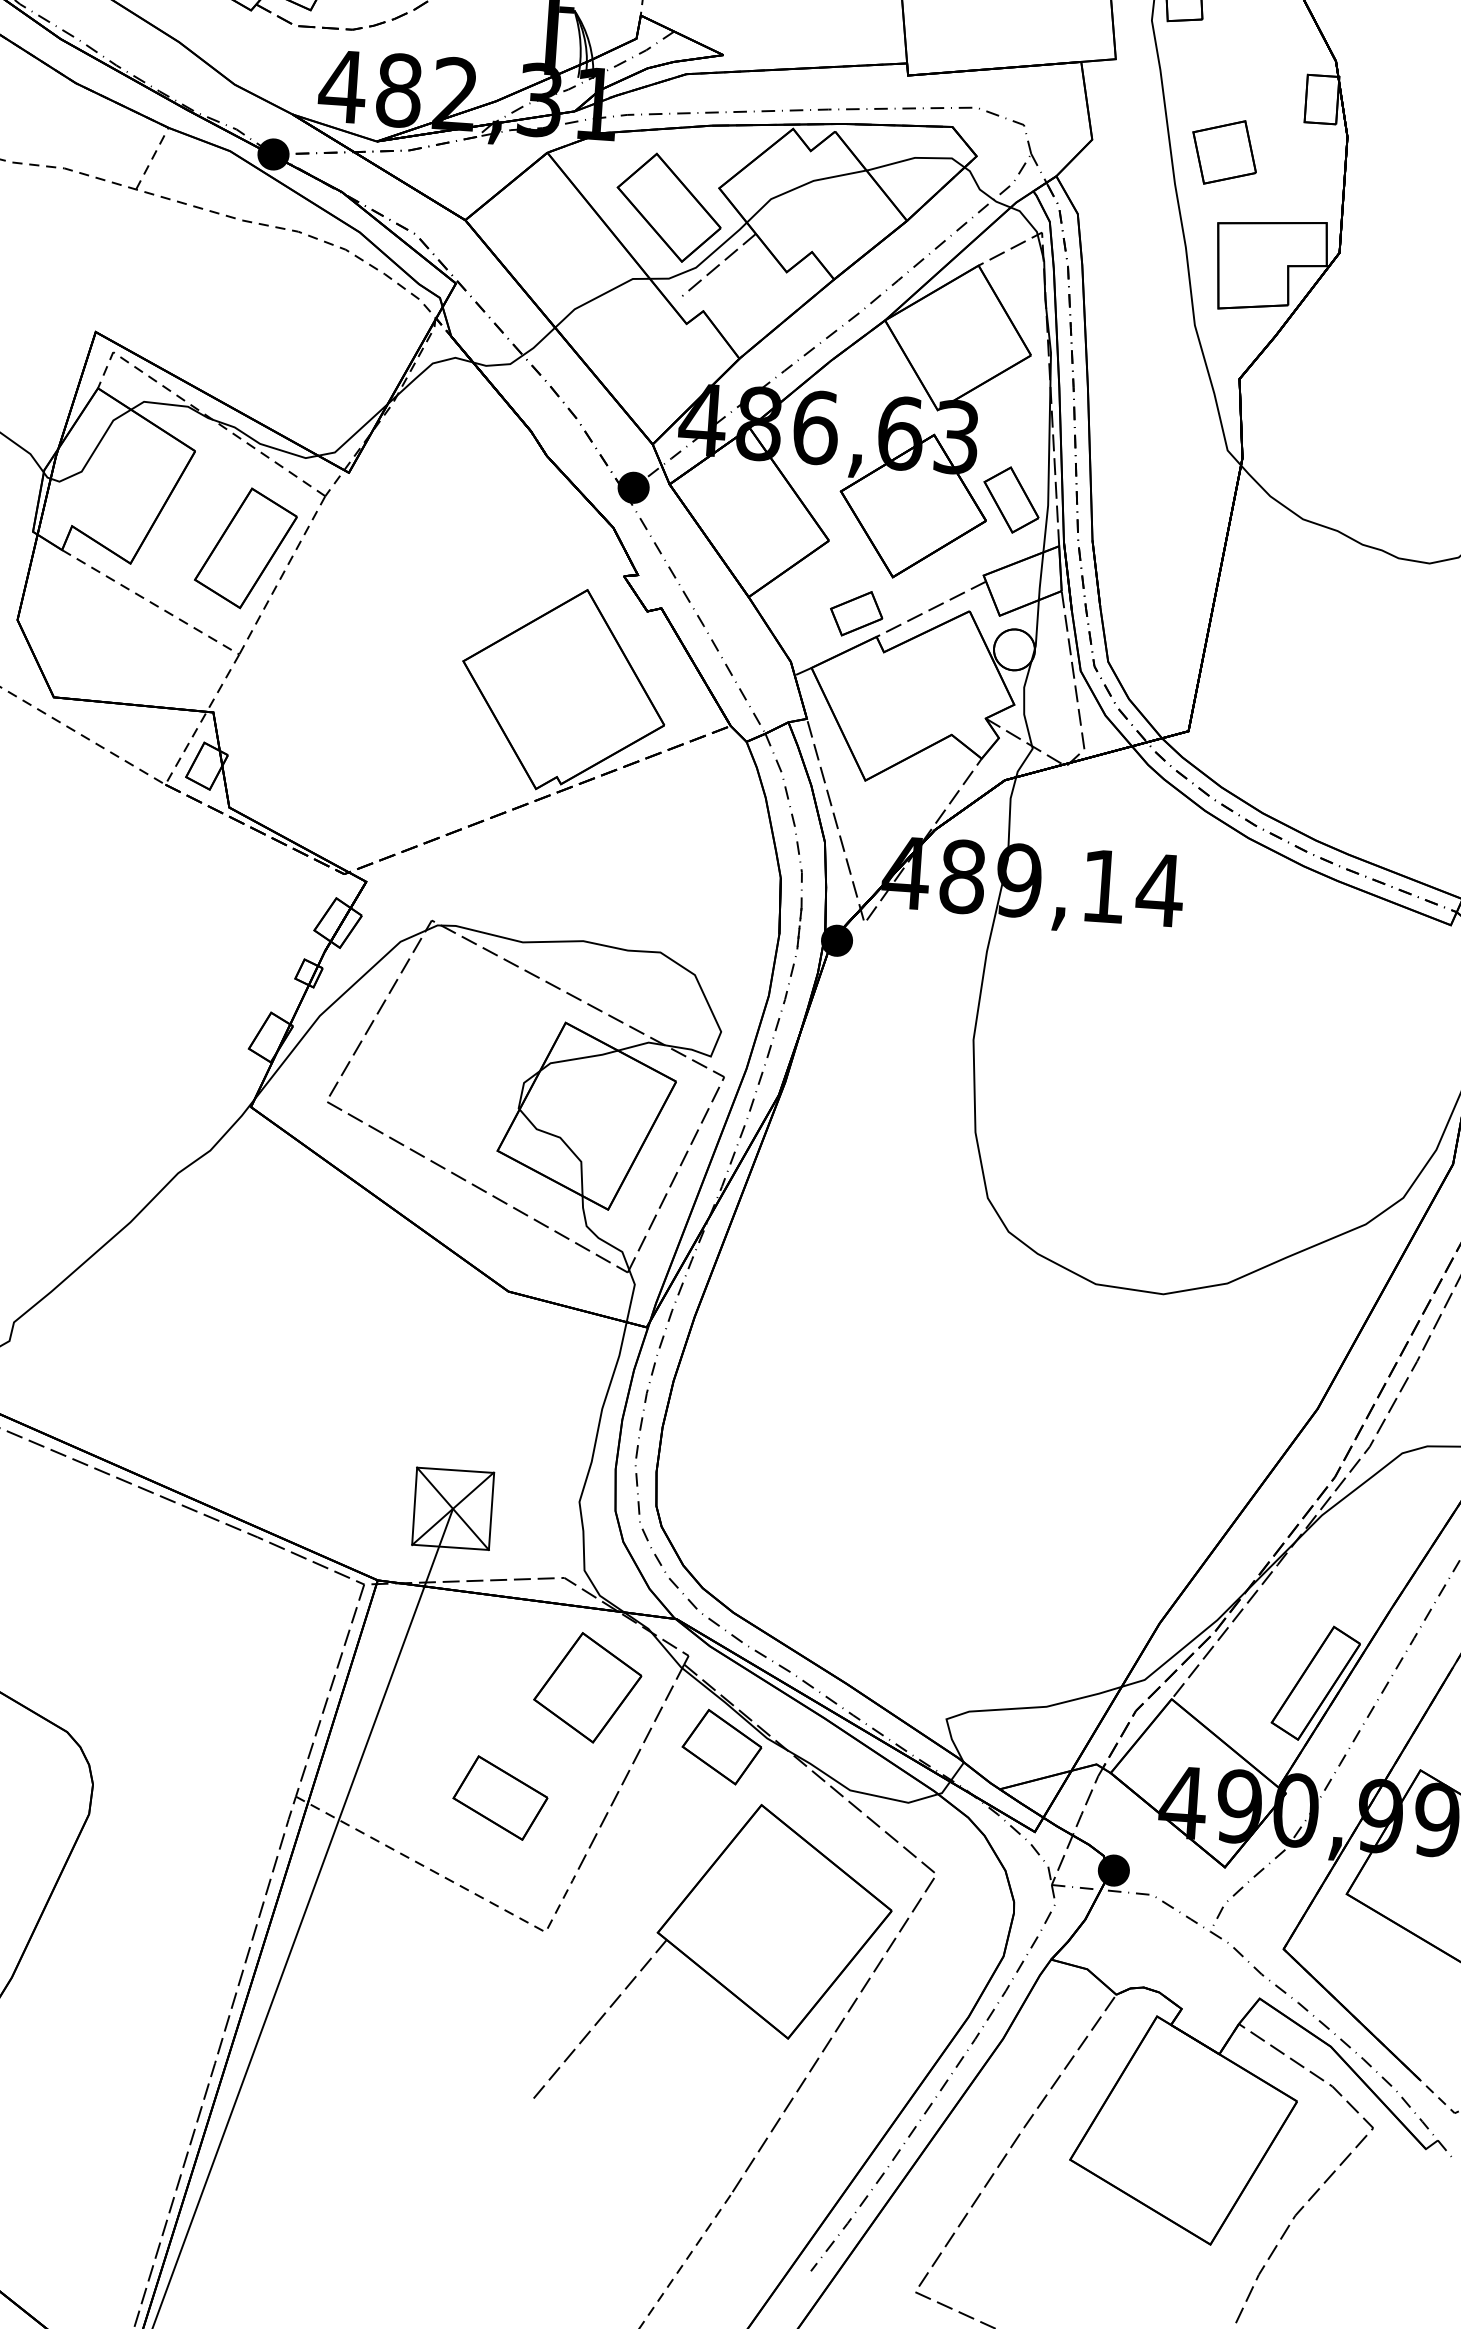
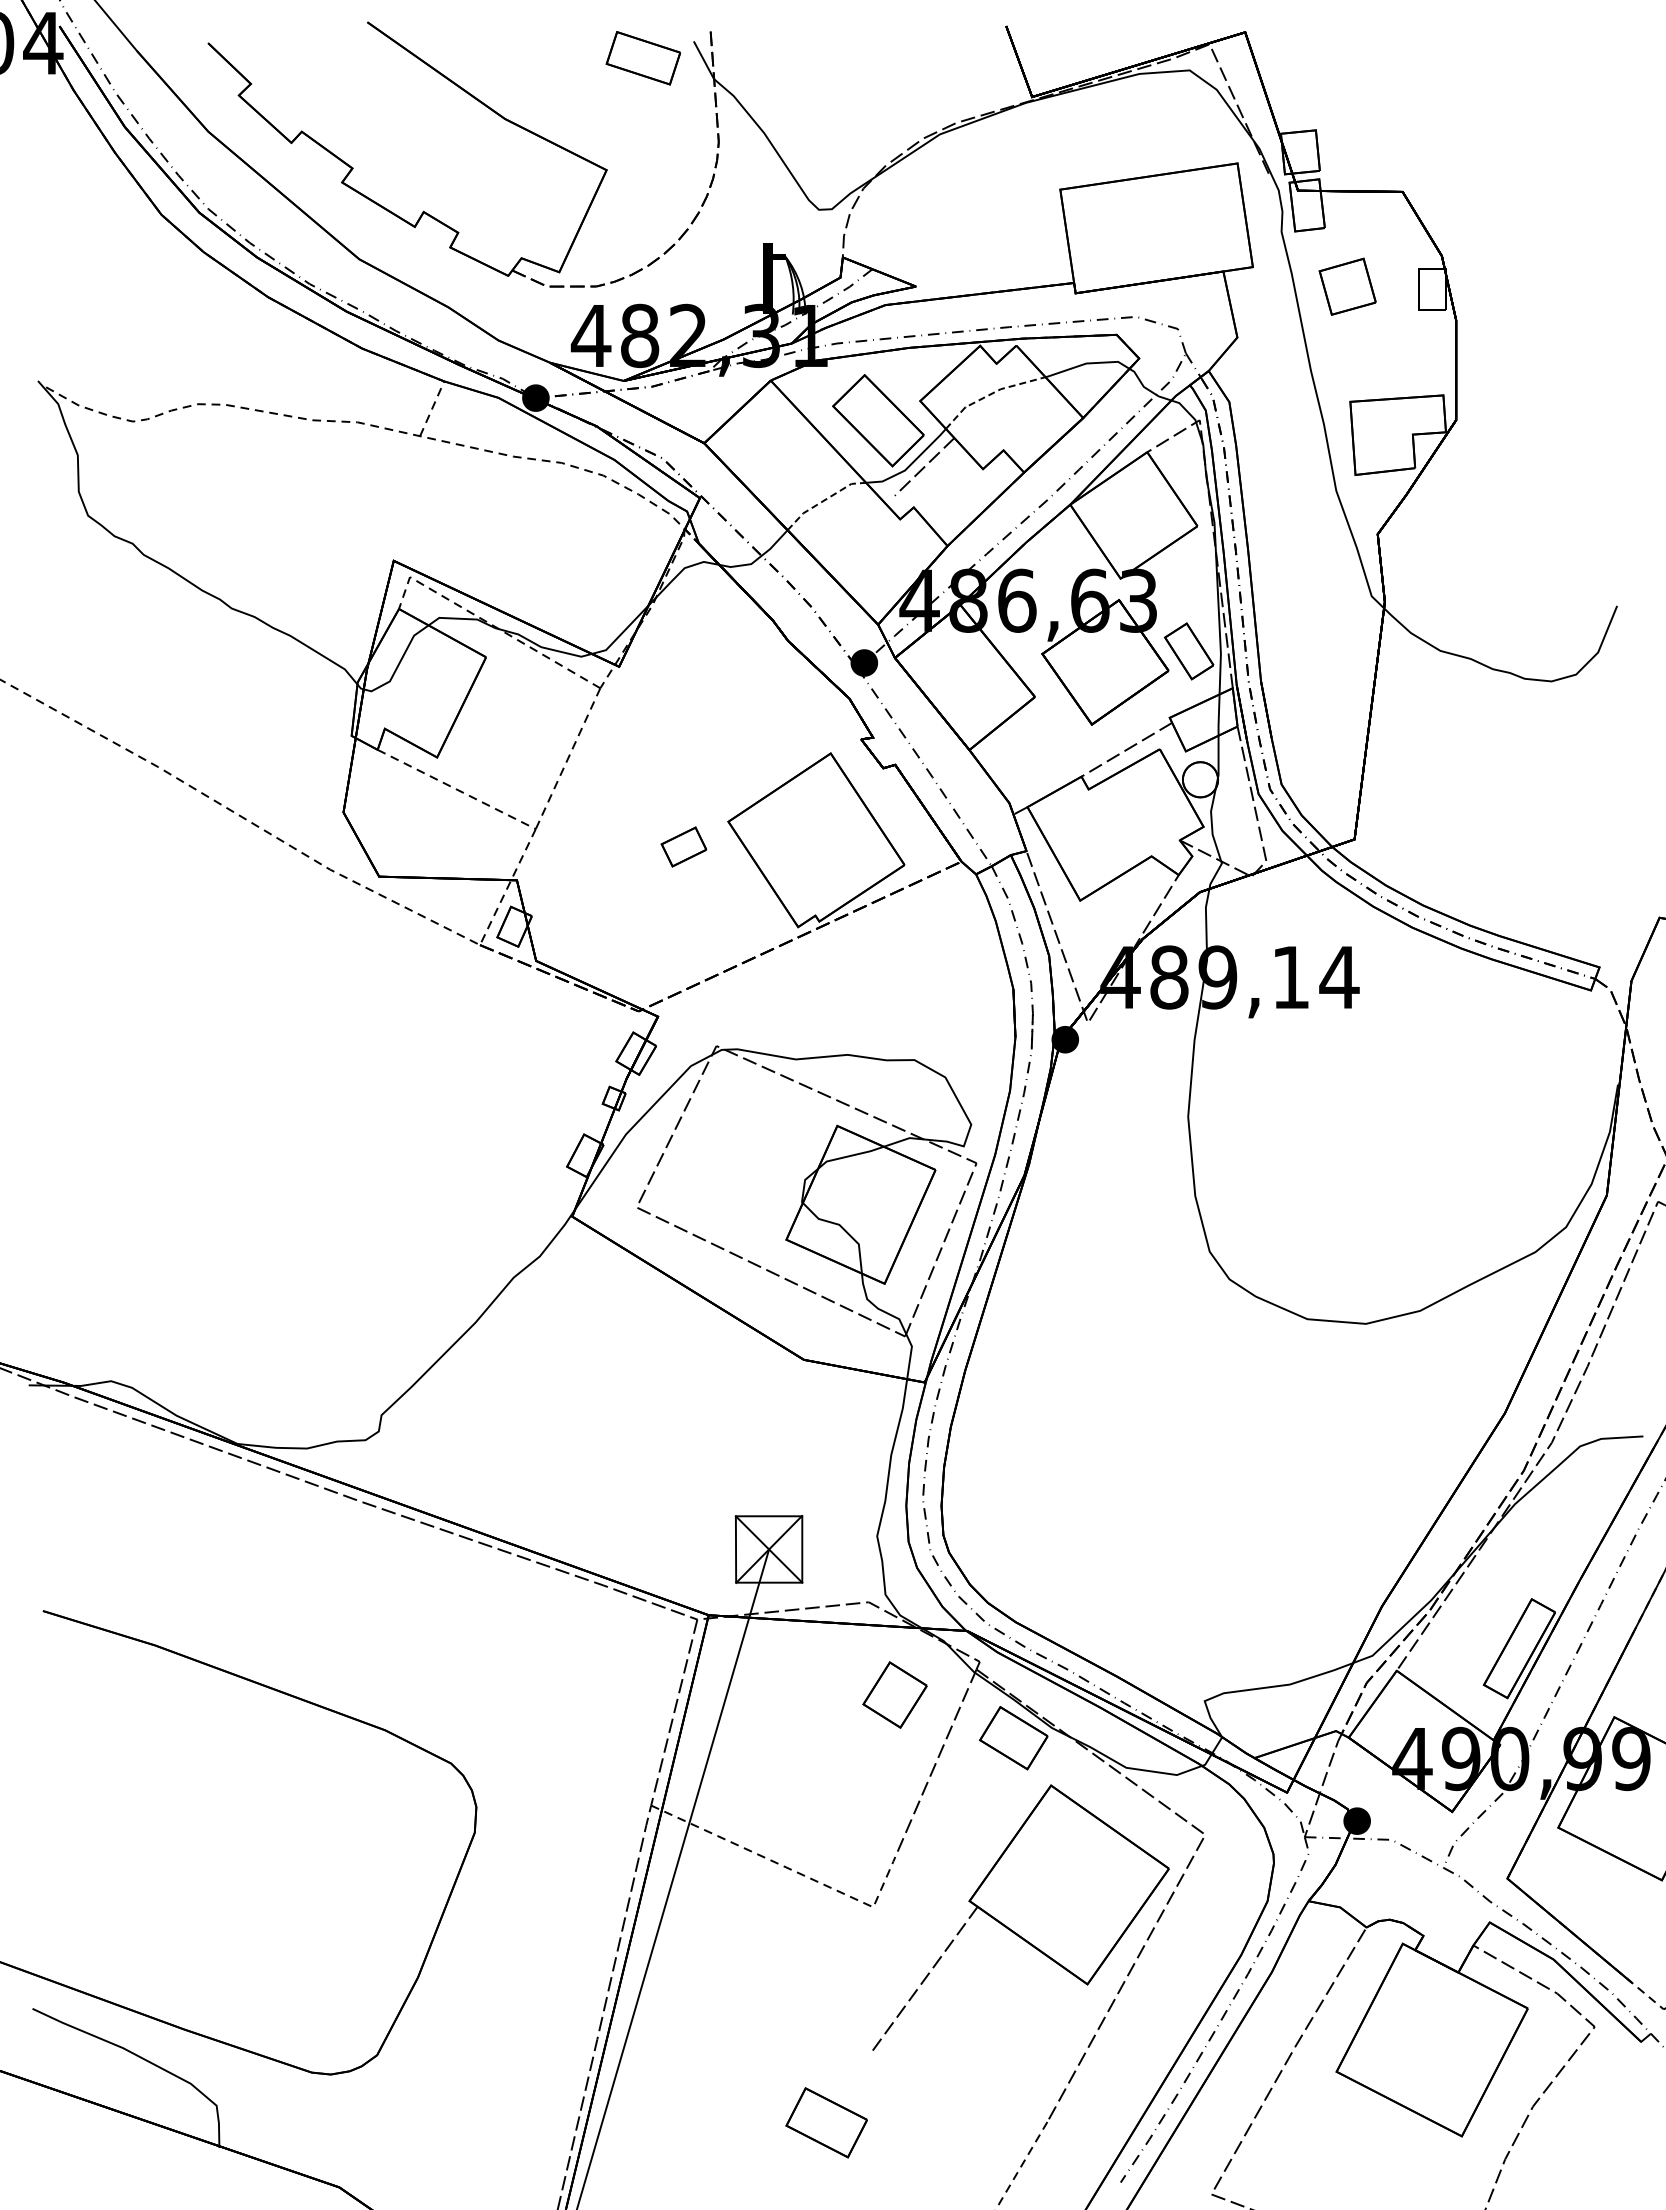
part: (1224, 152) -> (1347, 286), moved
line: (802, 186) -> (991, 394), solid -> dashed
line: (599, 296) -> (823, 500), solid -> dashed
part: (245, 548) -> (534, 737), removed
part: (856, 613) -> (683, 846), moved
part: (587, 1687) -> (894, 1694), size x0.7
part: (500, 1797) -> (826, 2122), moved

